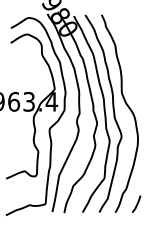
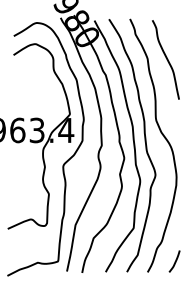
curve: (129, 45) -> (165, 58), added

